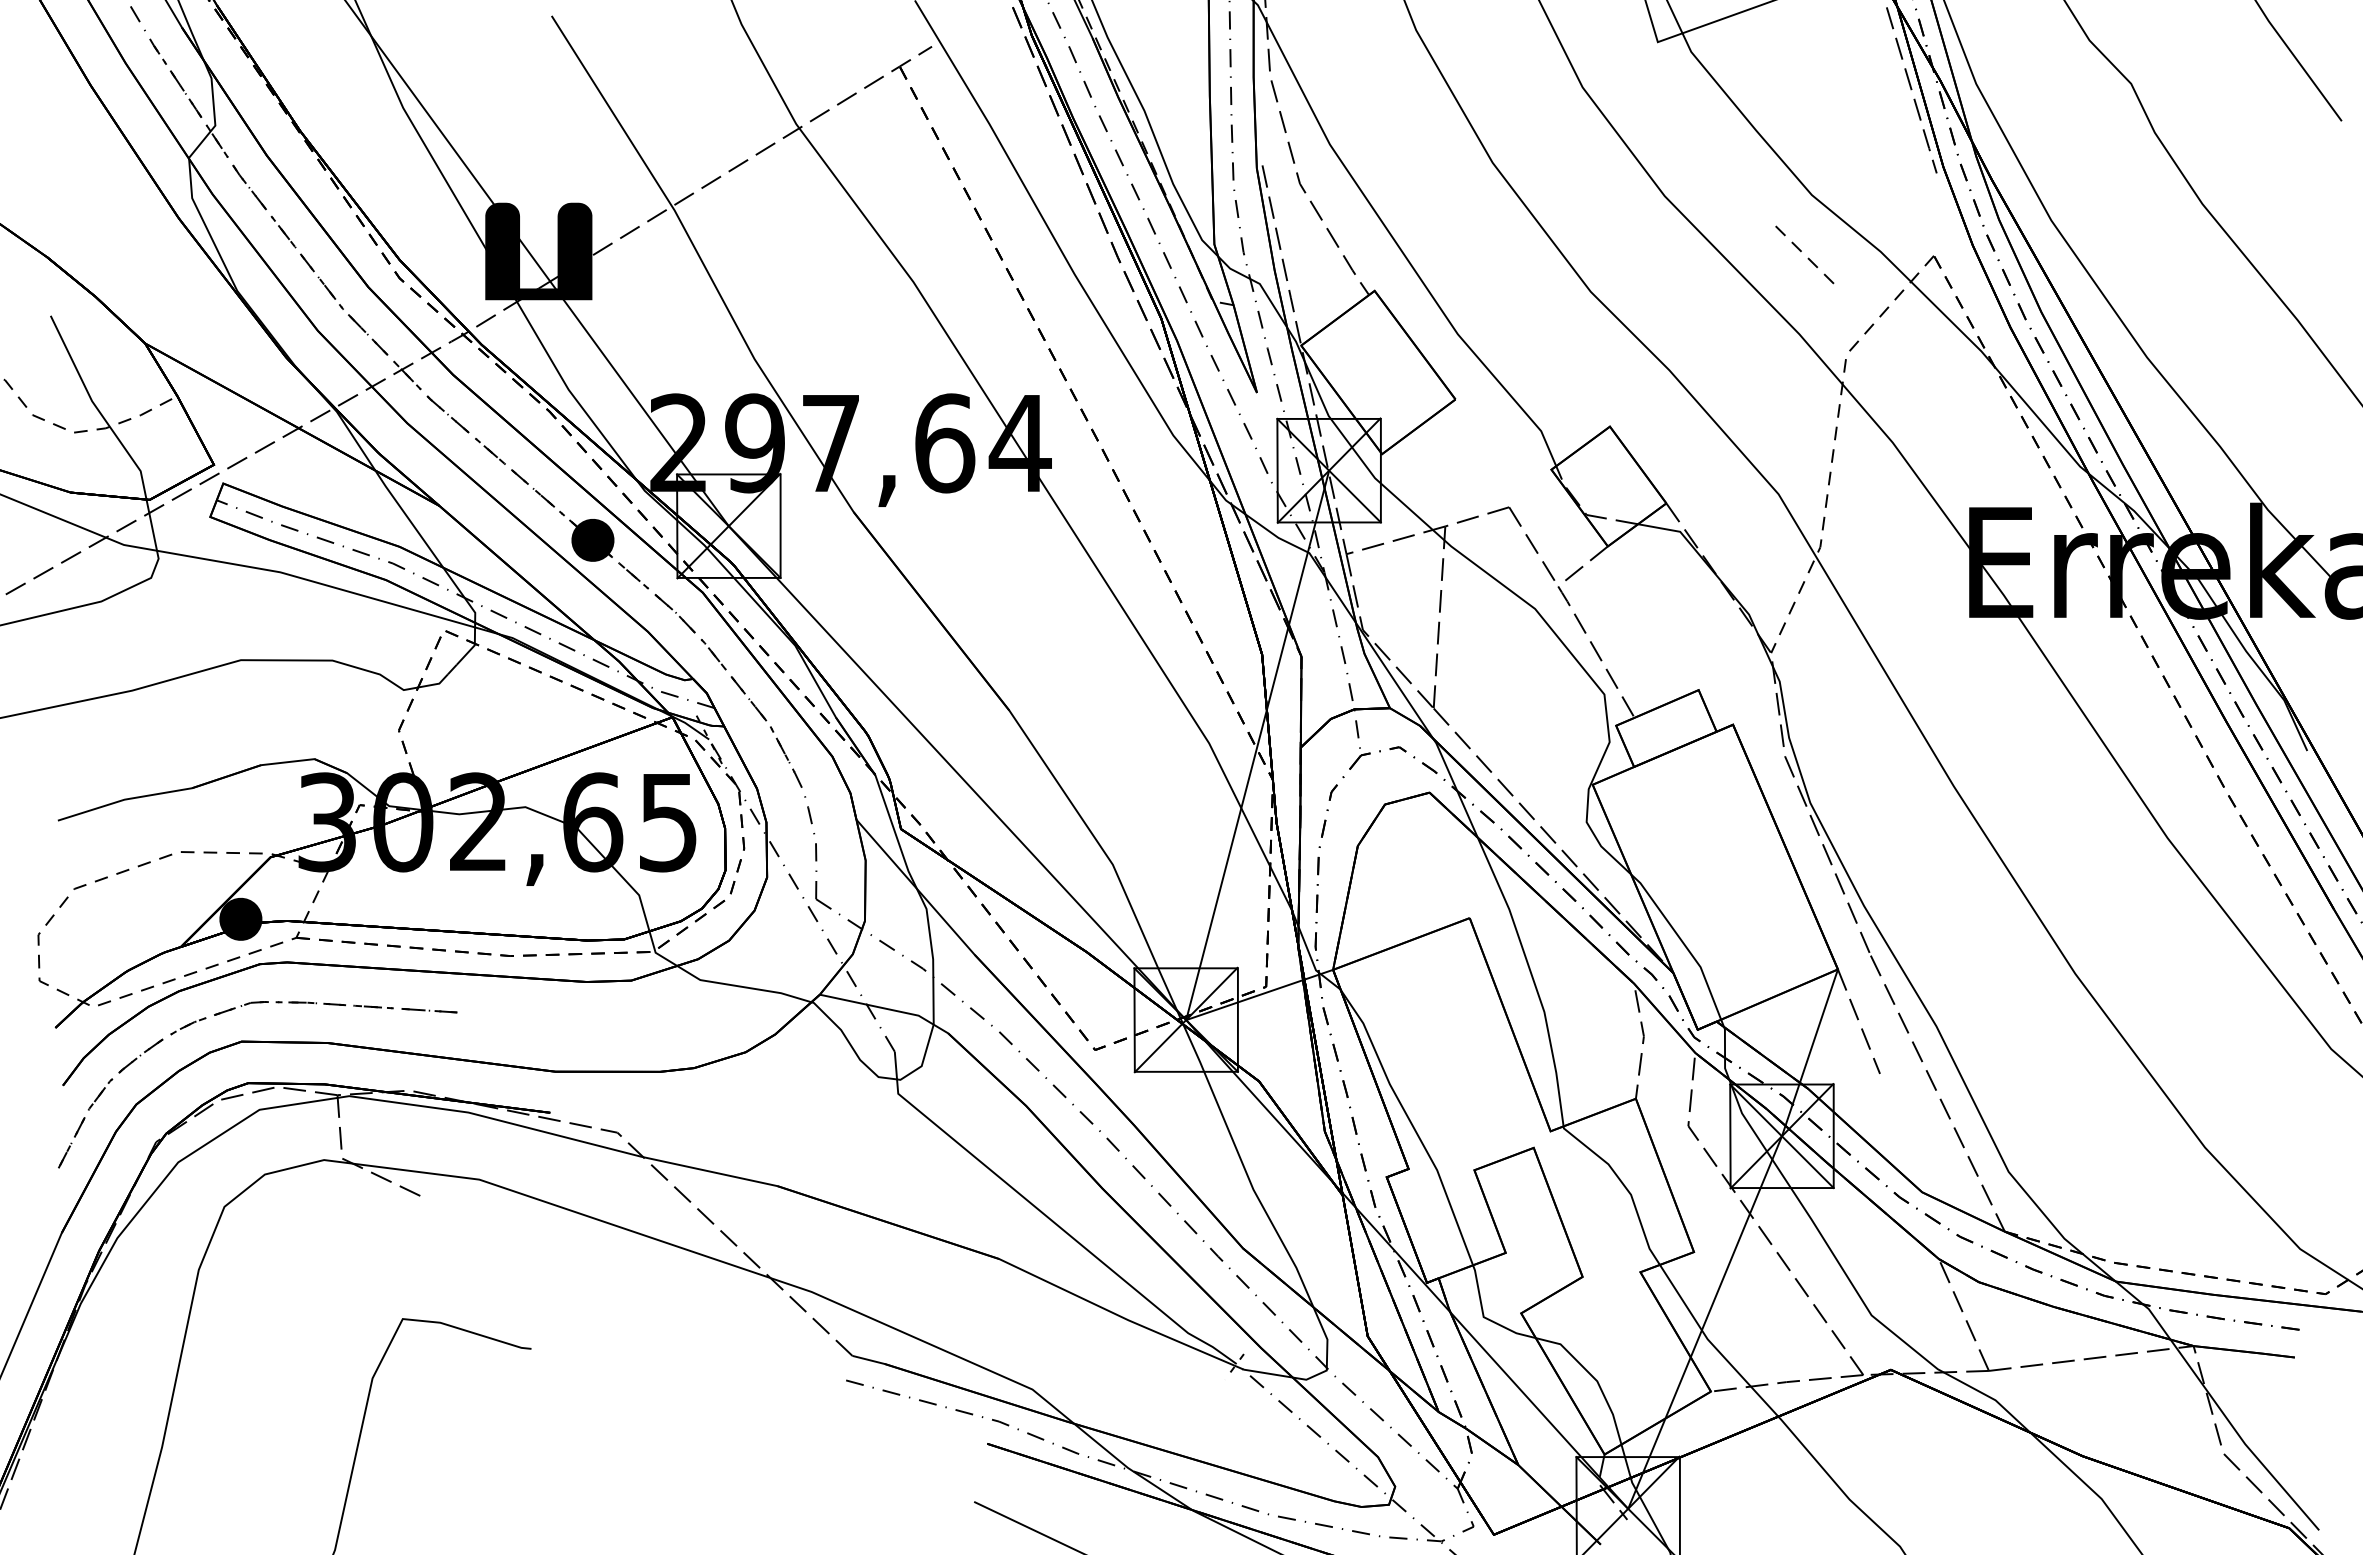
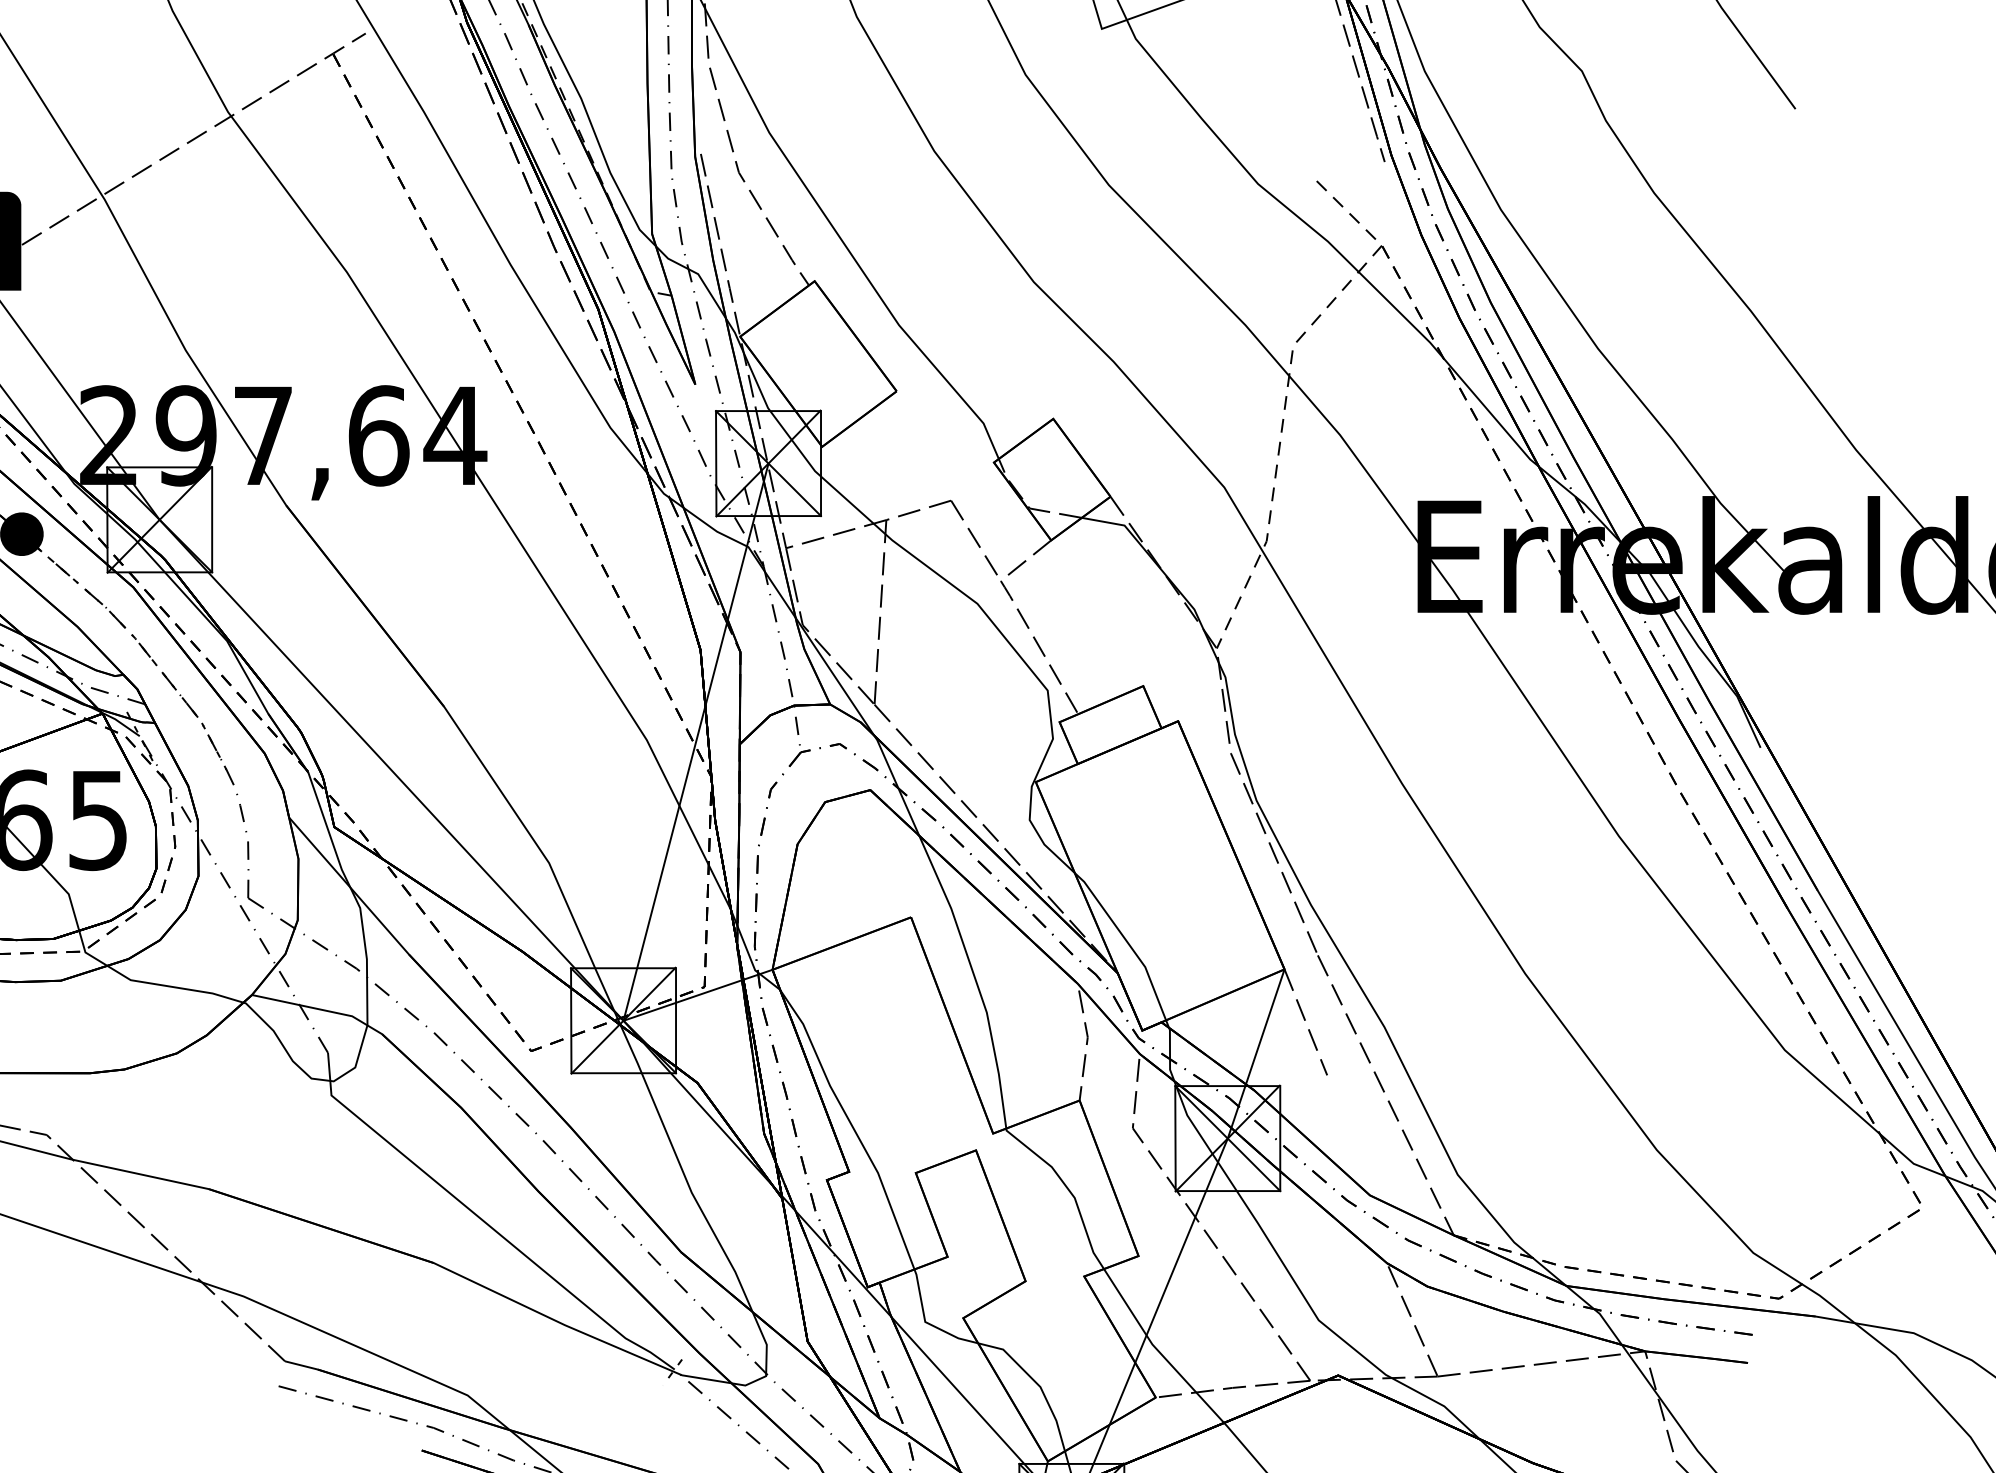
line: (1801, 251) -> (1342, 206), moved

